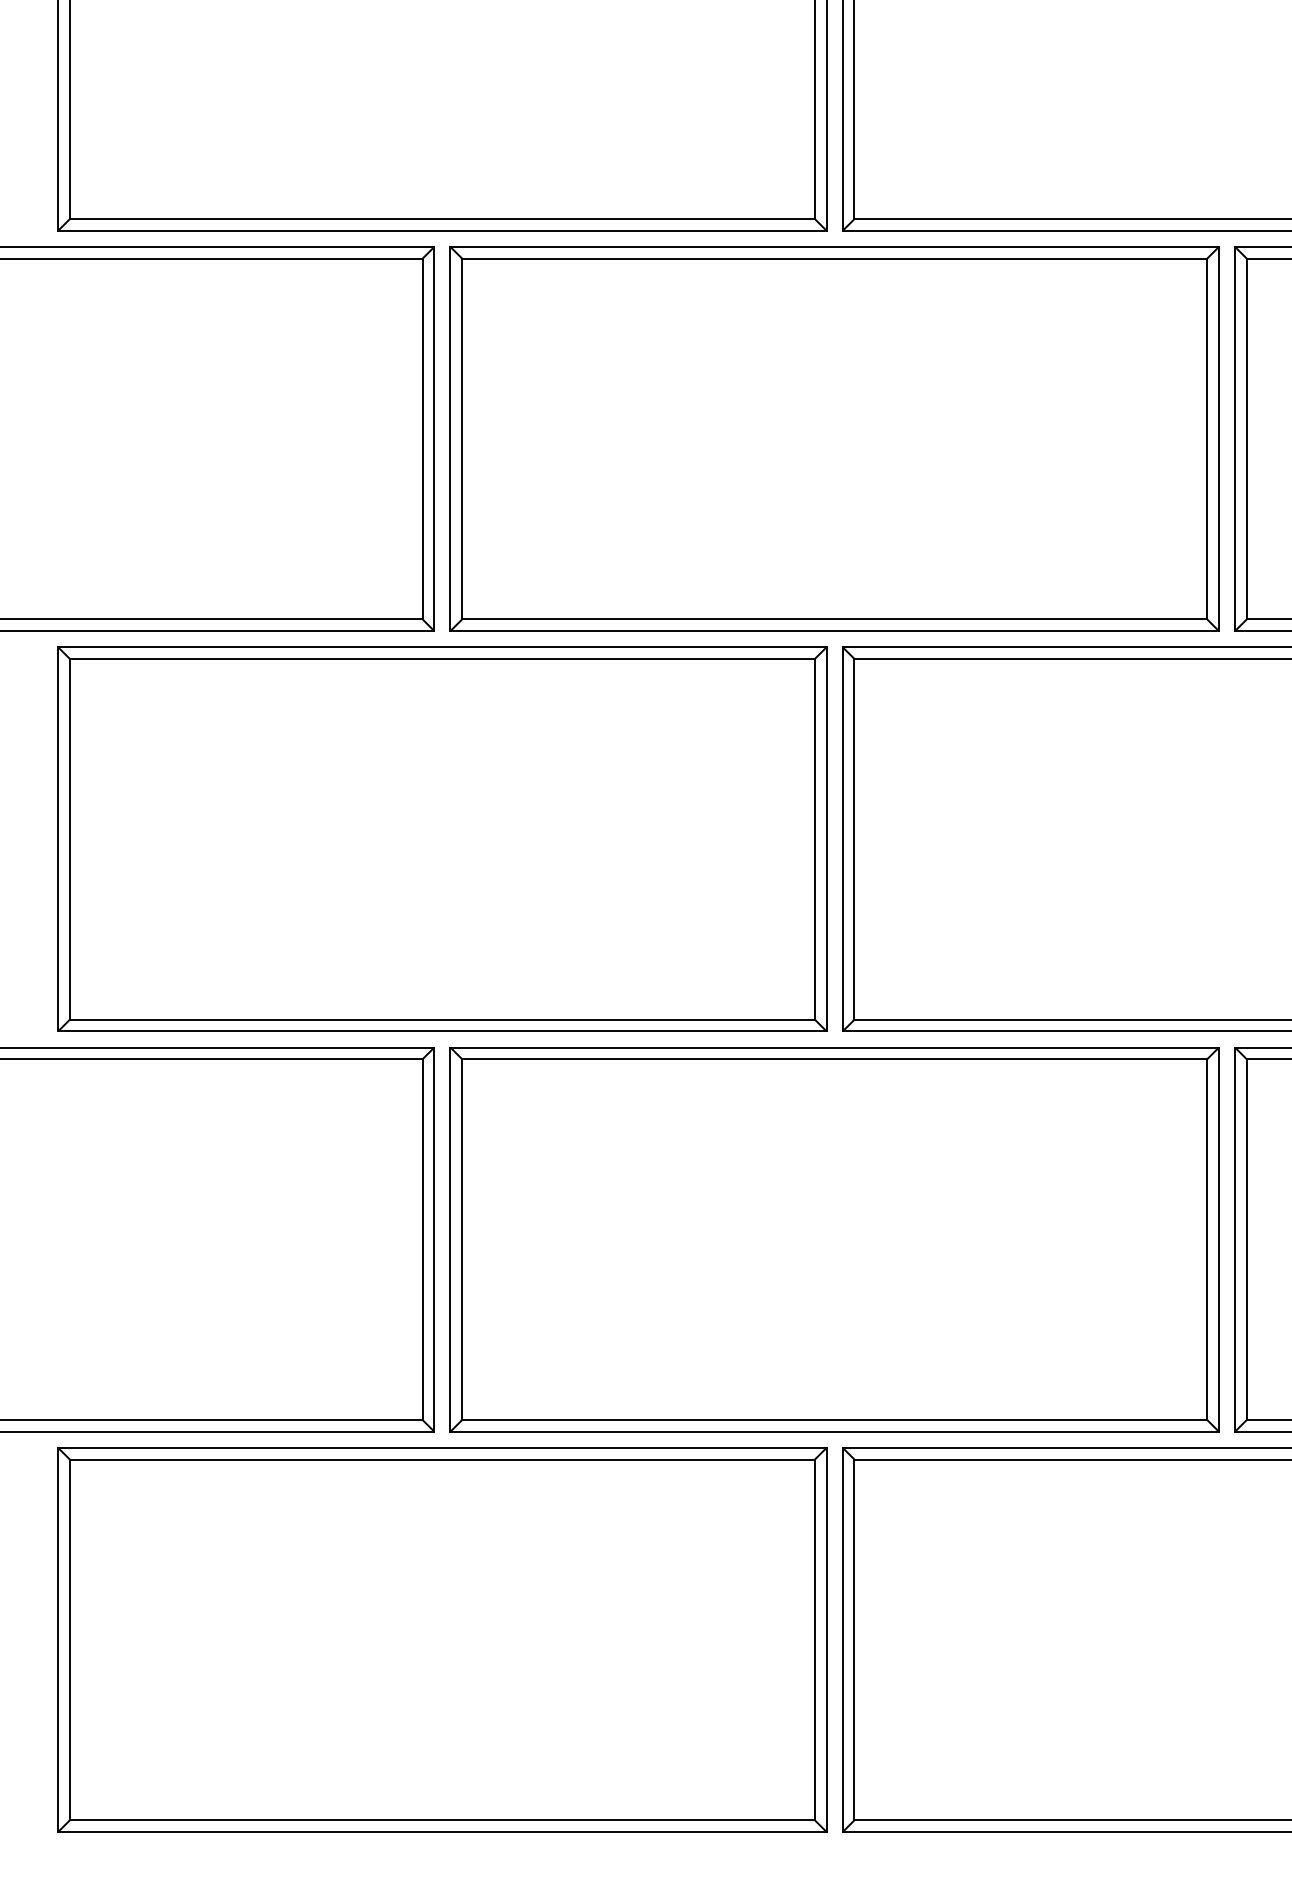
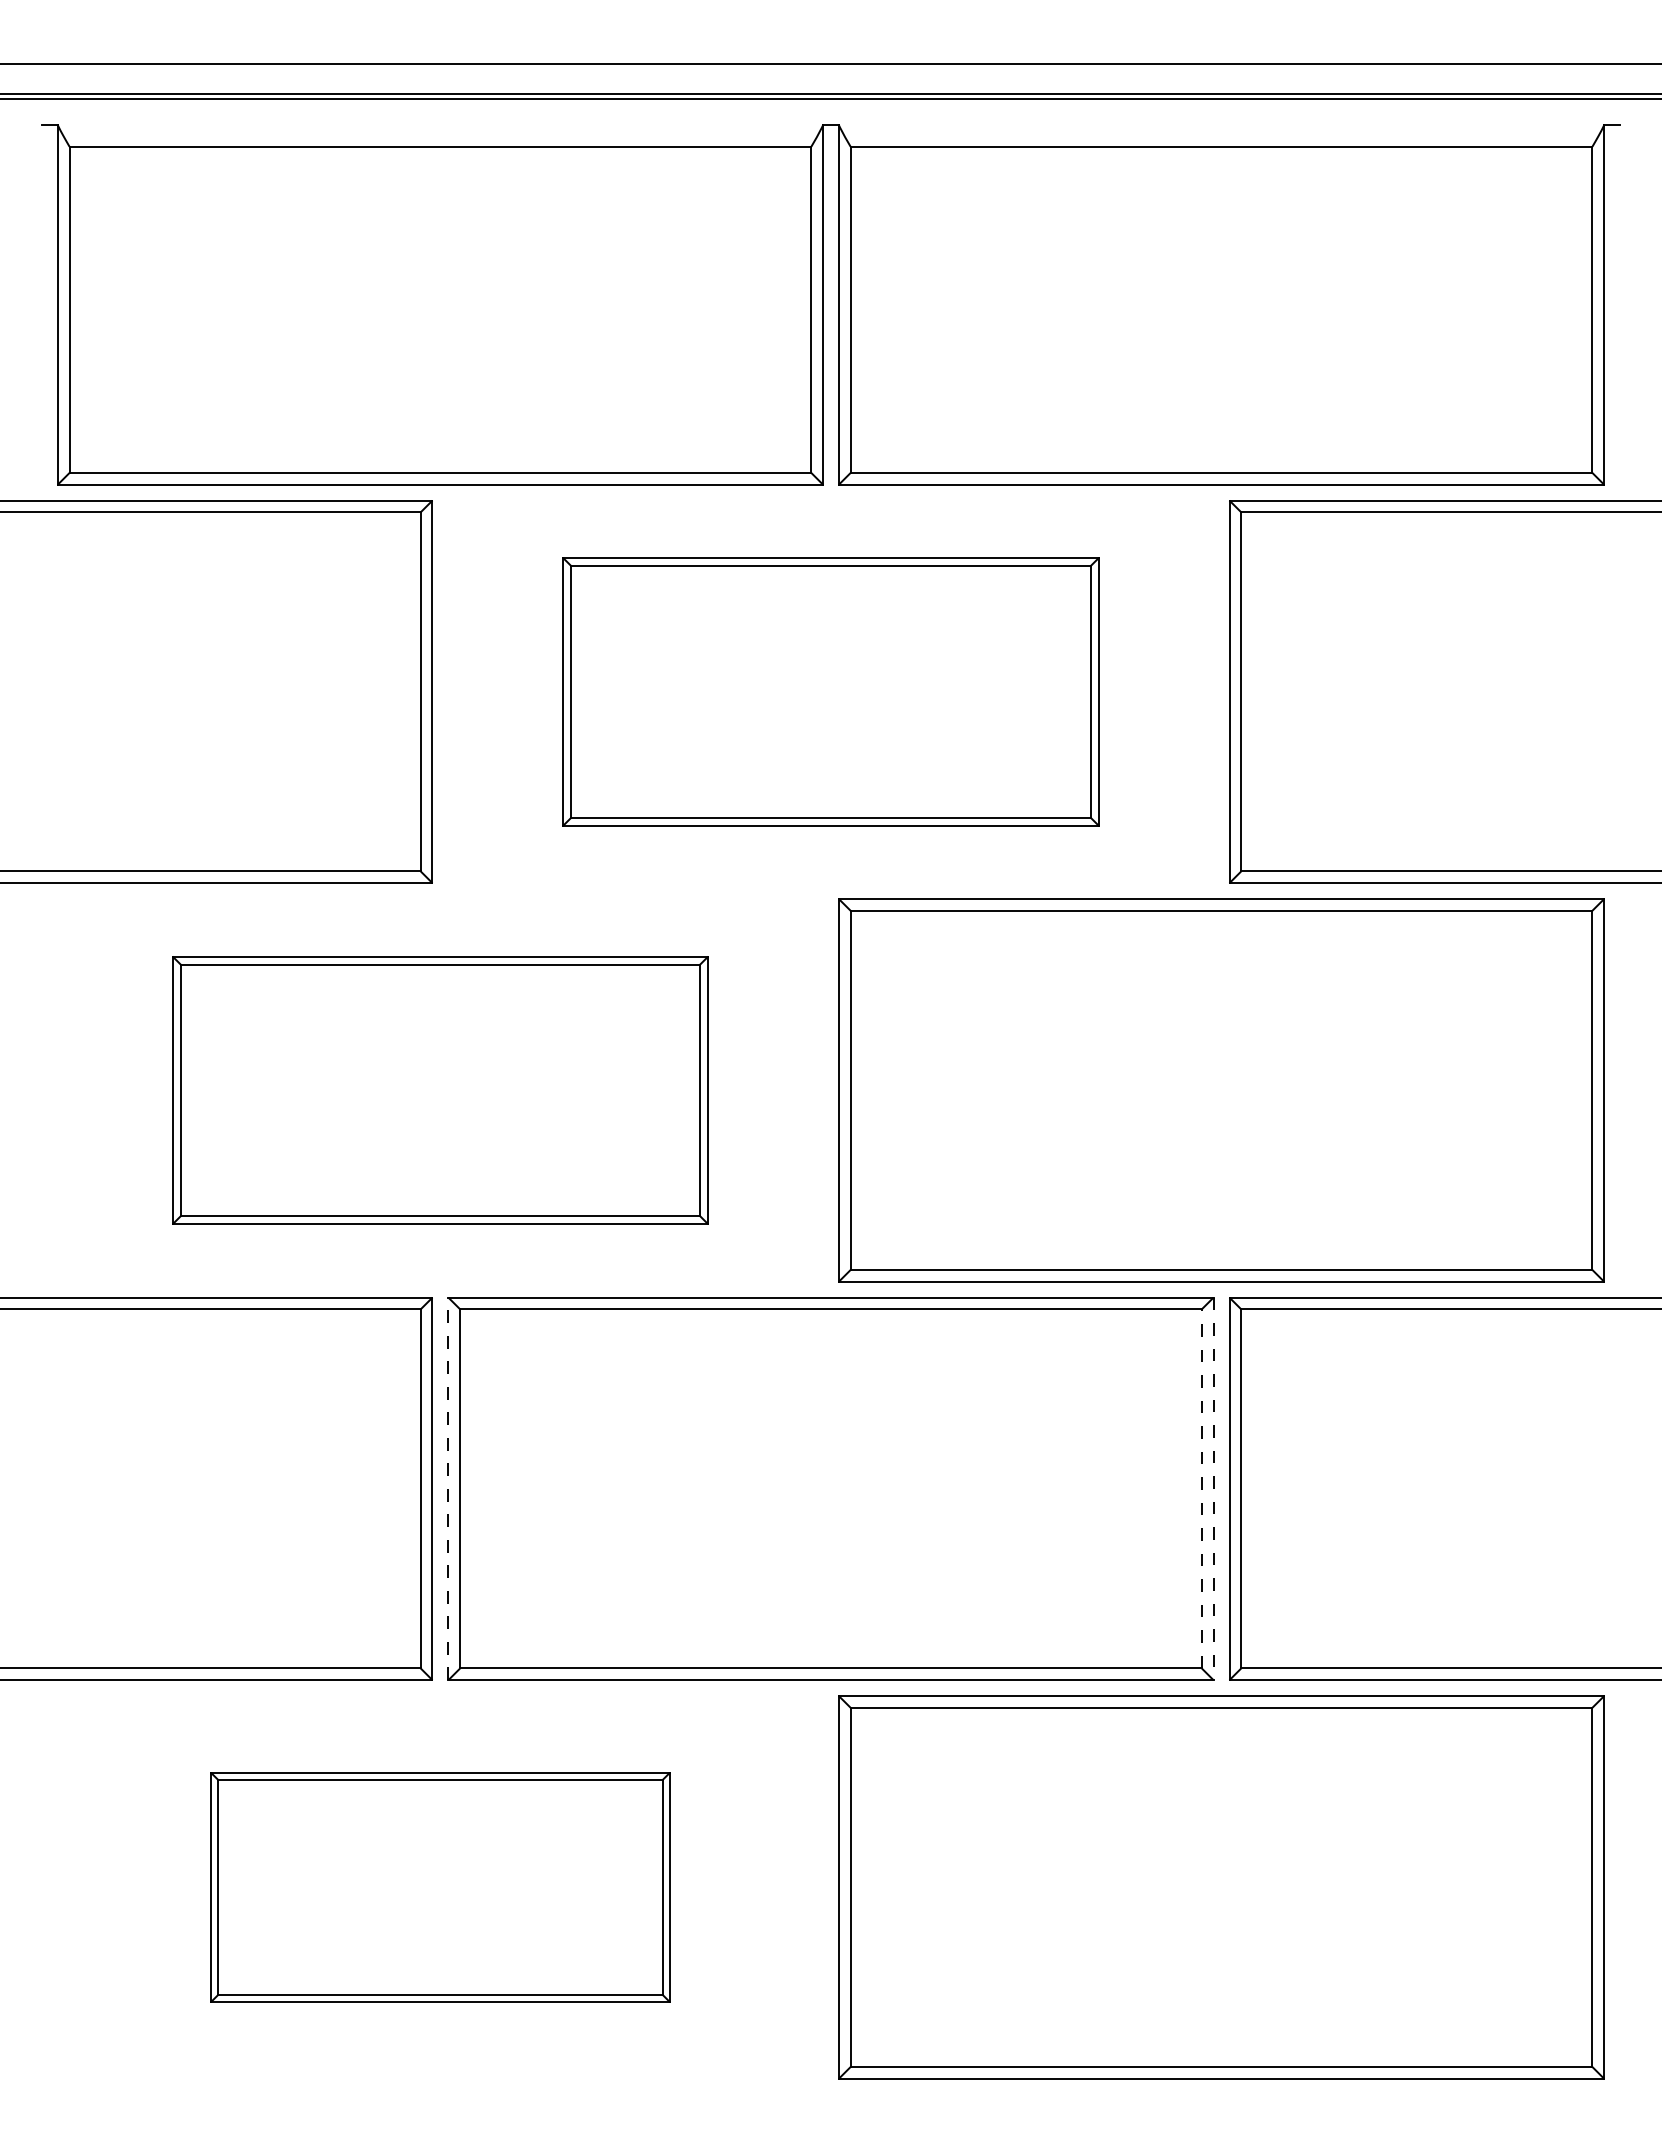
part: (834, 438) -> (830, 691), size x0.7
part: (442, 839) -> (440, 1090), size x0.7
line: (450, 1239) -> (448, 1488), solid -> dashed
line: (1206, 1239) -> (1201, 1488), solid -> dashed
line: (1218, 1240) -> (1213, 1489), solid -> dashed
part: (442, 1640) -> (440, 1887), size x0.6

